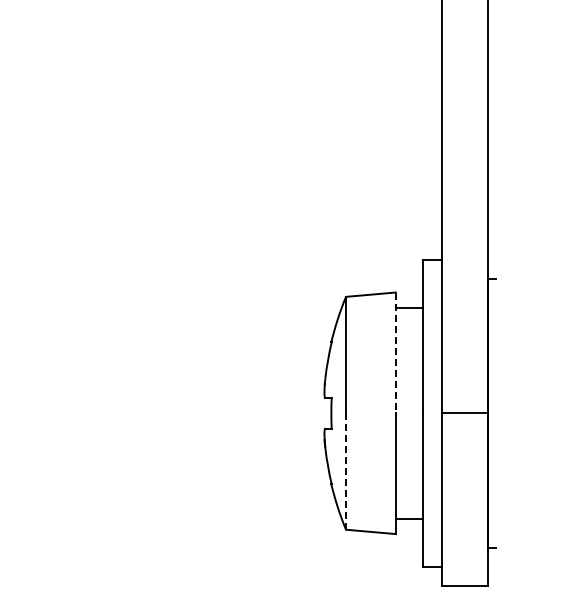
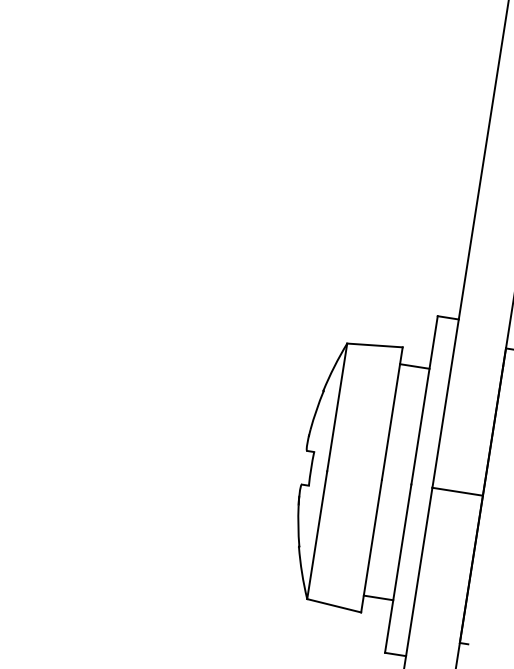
line: (395, 353) -> (391, 414), dashed -> solid
line: (346, 471) -> (317, 535), dashed -> solid

